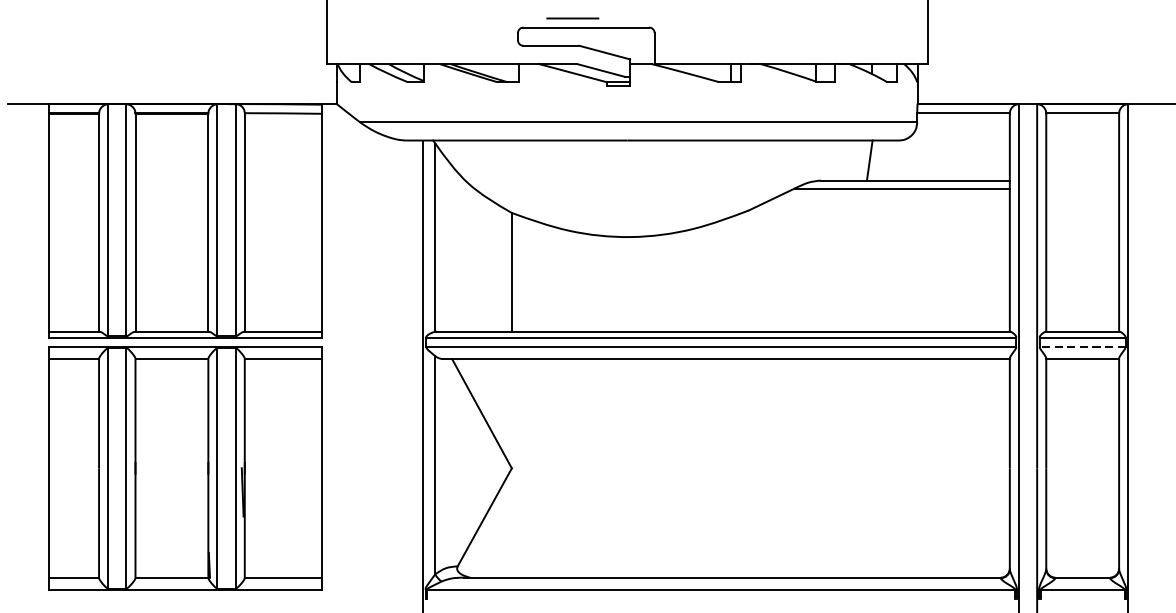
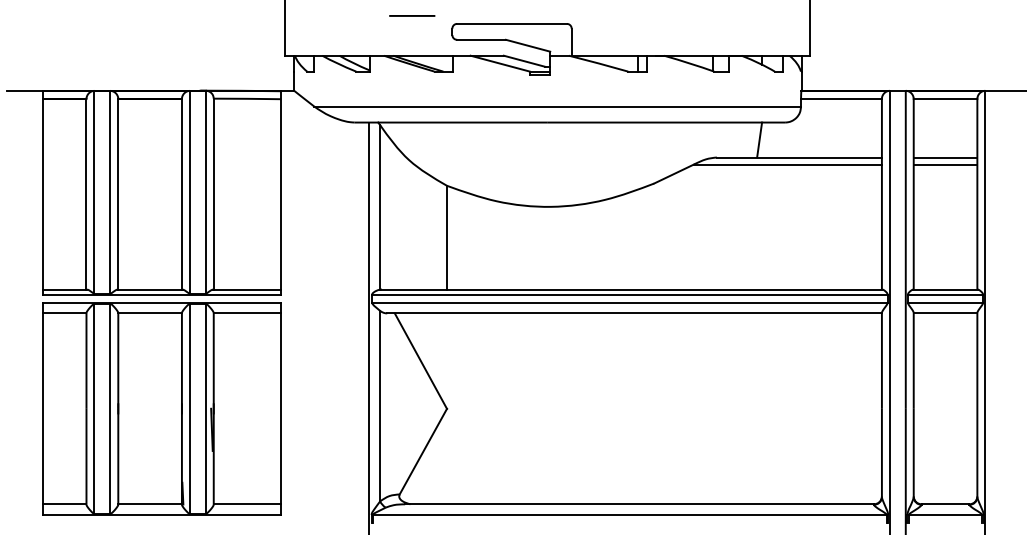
line: (573, 17) -> (412, 15), moved
line: (1082, 180) -> (945, 157), added
line: (1082, 188) -> (945, 164), added
line: (1082, 346) -> (945, 302), dashed -> solid

